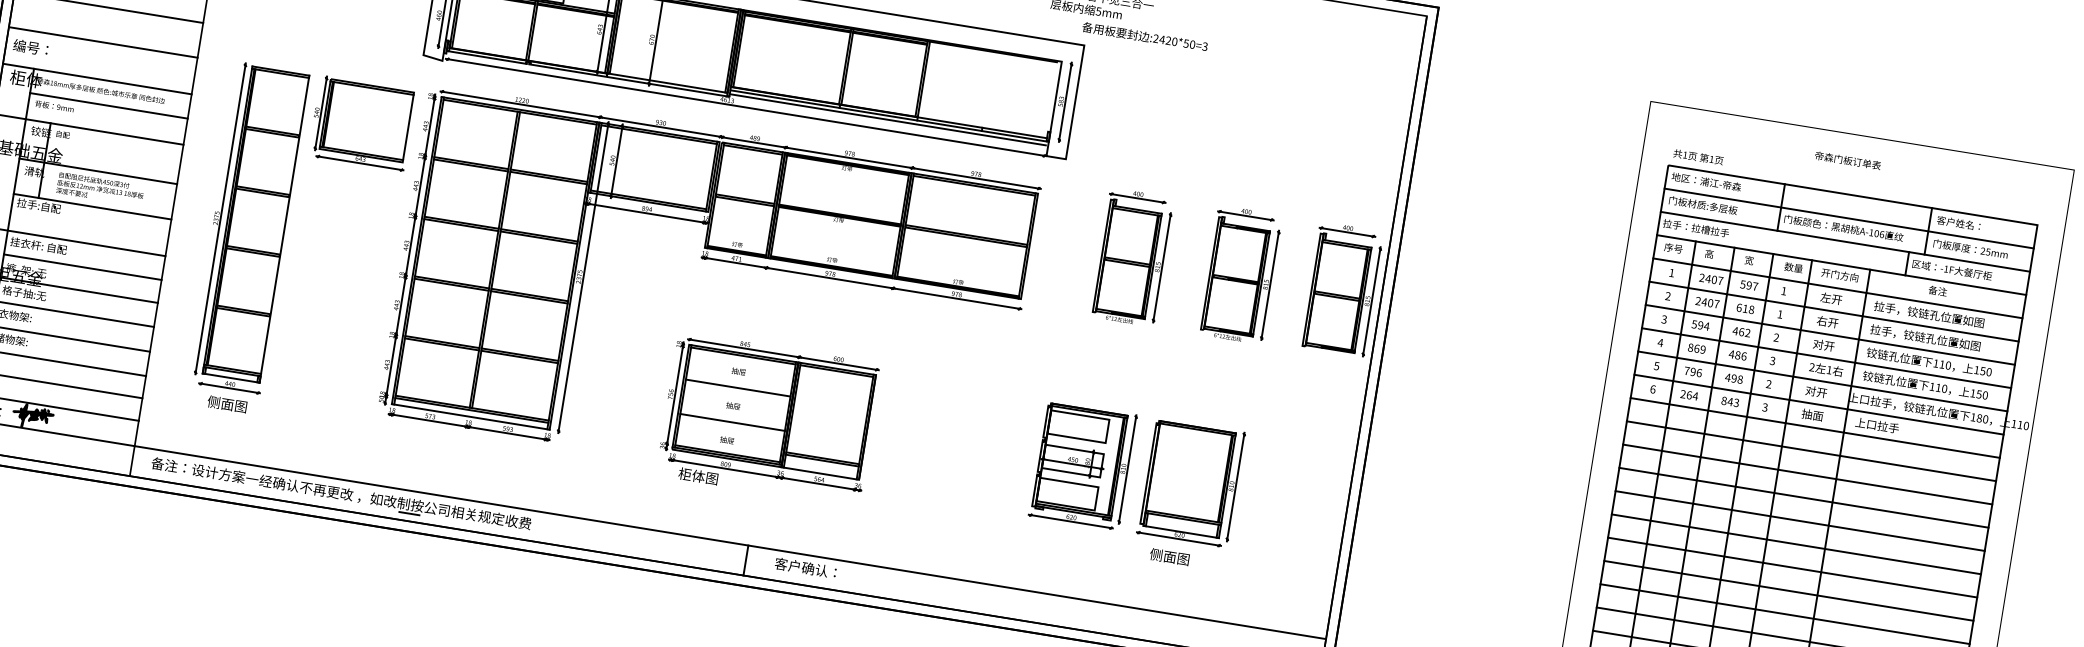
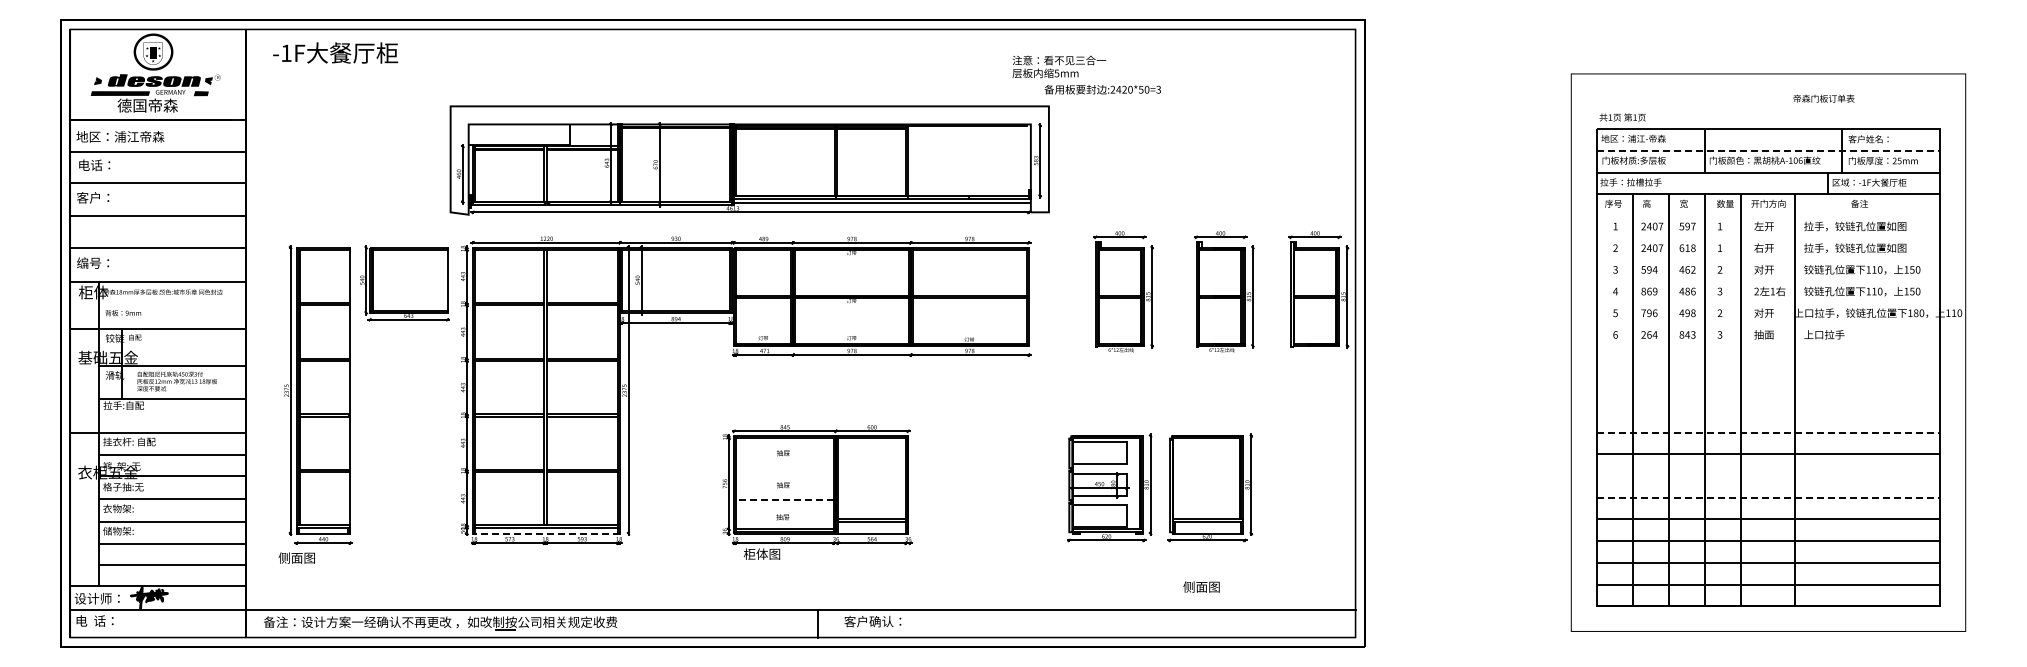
line: (108, 105) -> (172, 304), removed
text: (1847, 160) -> (1823, 98), moved
line: (1849, 219) -> (1768, 151), solid -> dashed
line: (1837, 288) -> (1768, 216), removed
line: (1834, 311) -> (1768, 237), removed
line: (1830, 334) -> (1768, 259), removed
line: (1826, 358) -> (1768, 281), removed
line: (1822, 381) -> (1768, 302), removed
line: (737, 388) -> (784, 468), removed
text: (226, 403) -> (296, 557), moved
line: (1819, 404) -> (1768, 324), removed
line: (470, 416) -> (546, 533), solid -> dashed
line: (732, 422) -> (785, 500), solid -> dashed
line: (1815, 428) -> (1768, 346), removed
line: (1811, 450) -> (1768, 367), removed
line: (1807, 474) -> (1768, 389), removed
line: (1803, 498) -> (1768, 411), removed
line: (1800, 520) -> (1768, 432), solid -> dashed
text: (1169, 556) -> (1201, 586), moved
line: (1792, 567) -> (1768, 476), removed
line: (1788, 590) -> (1768, 497), solid -> dashed

